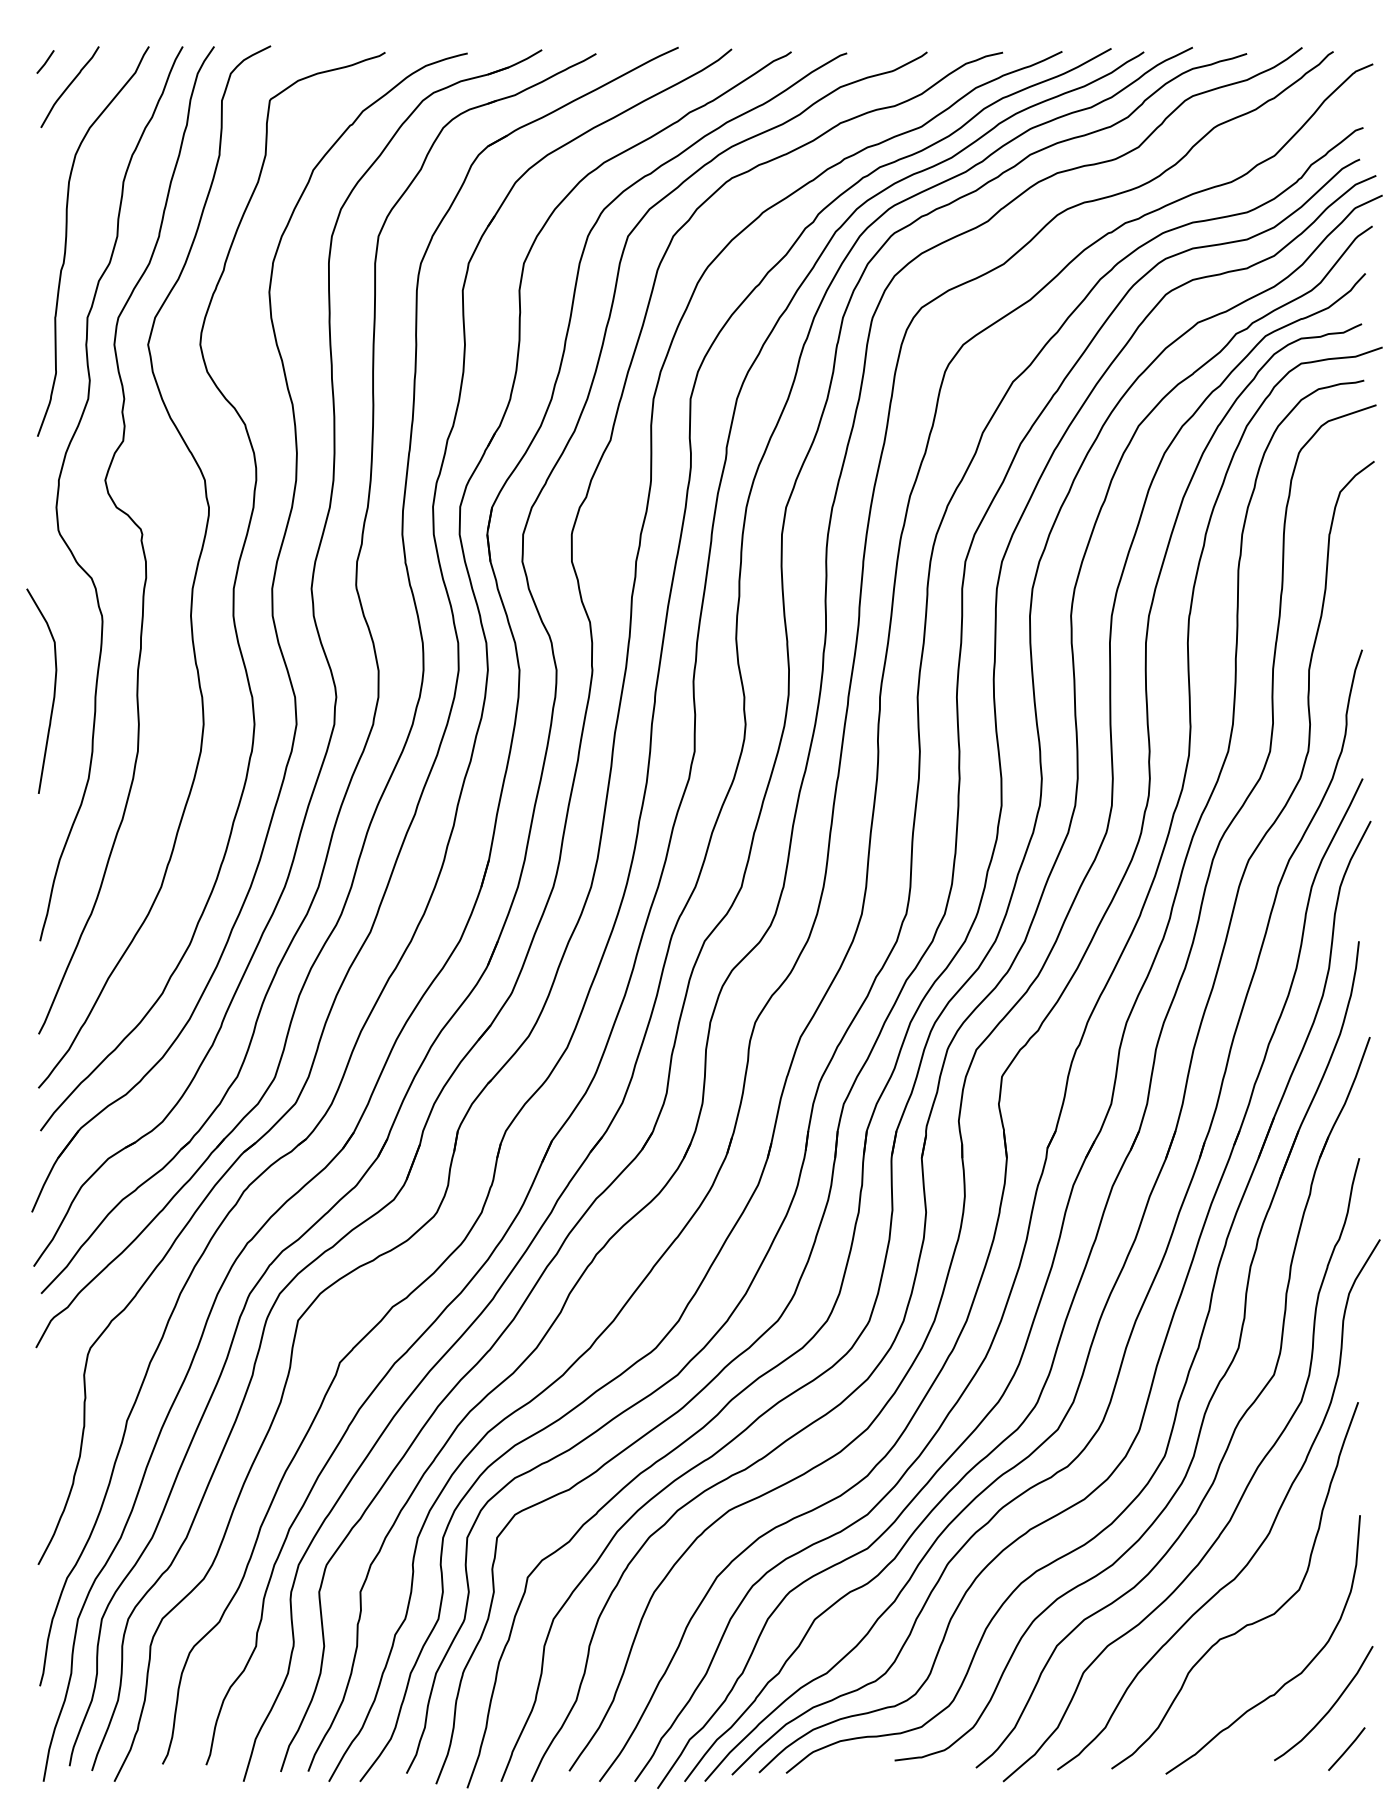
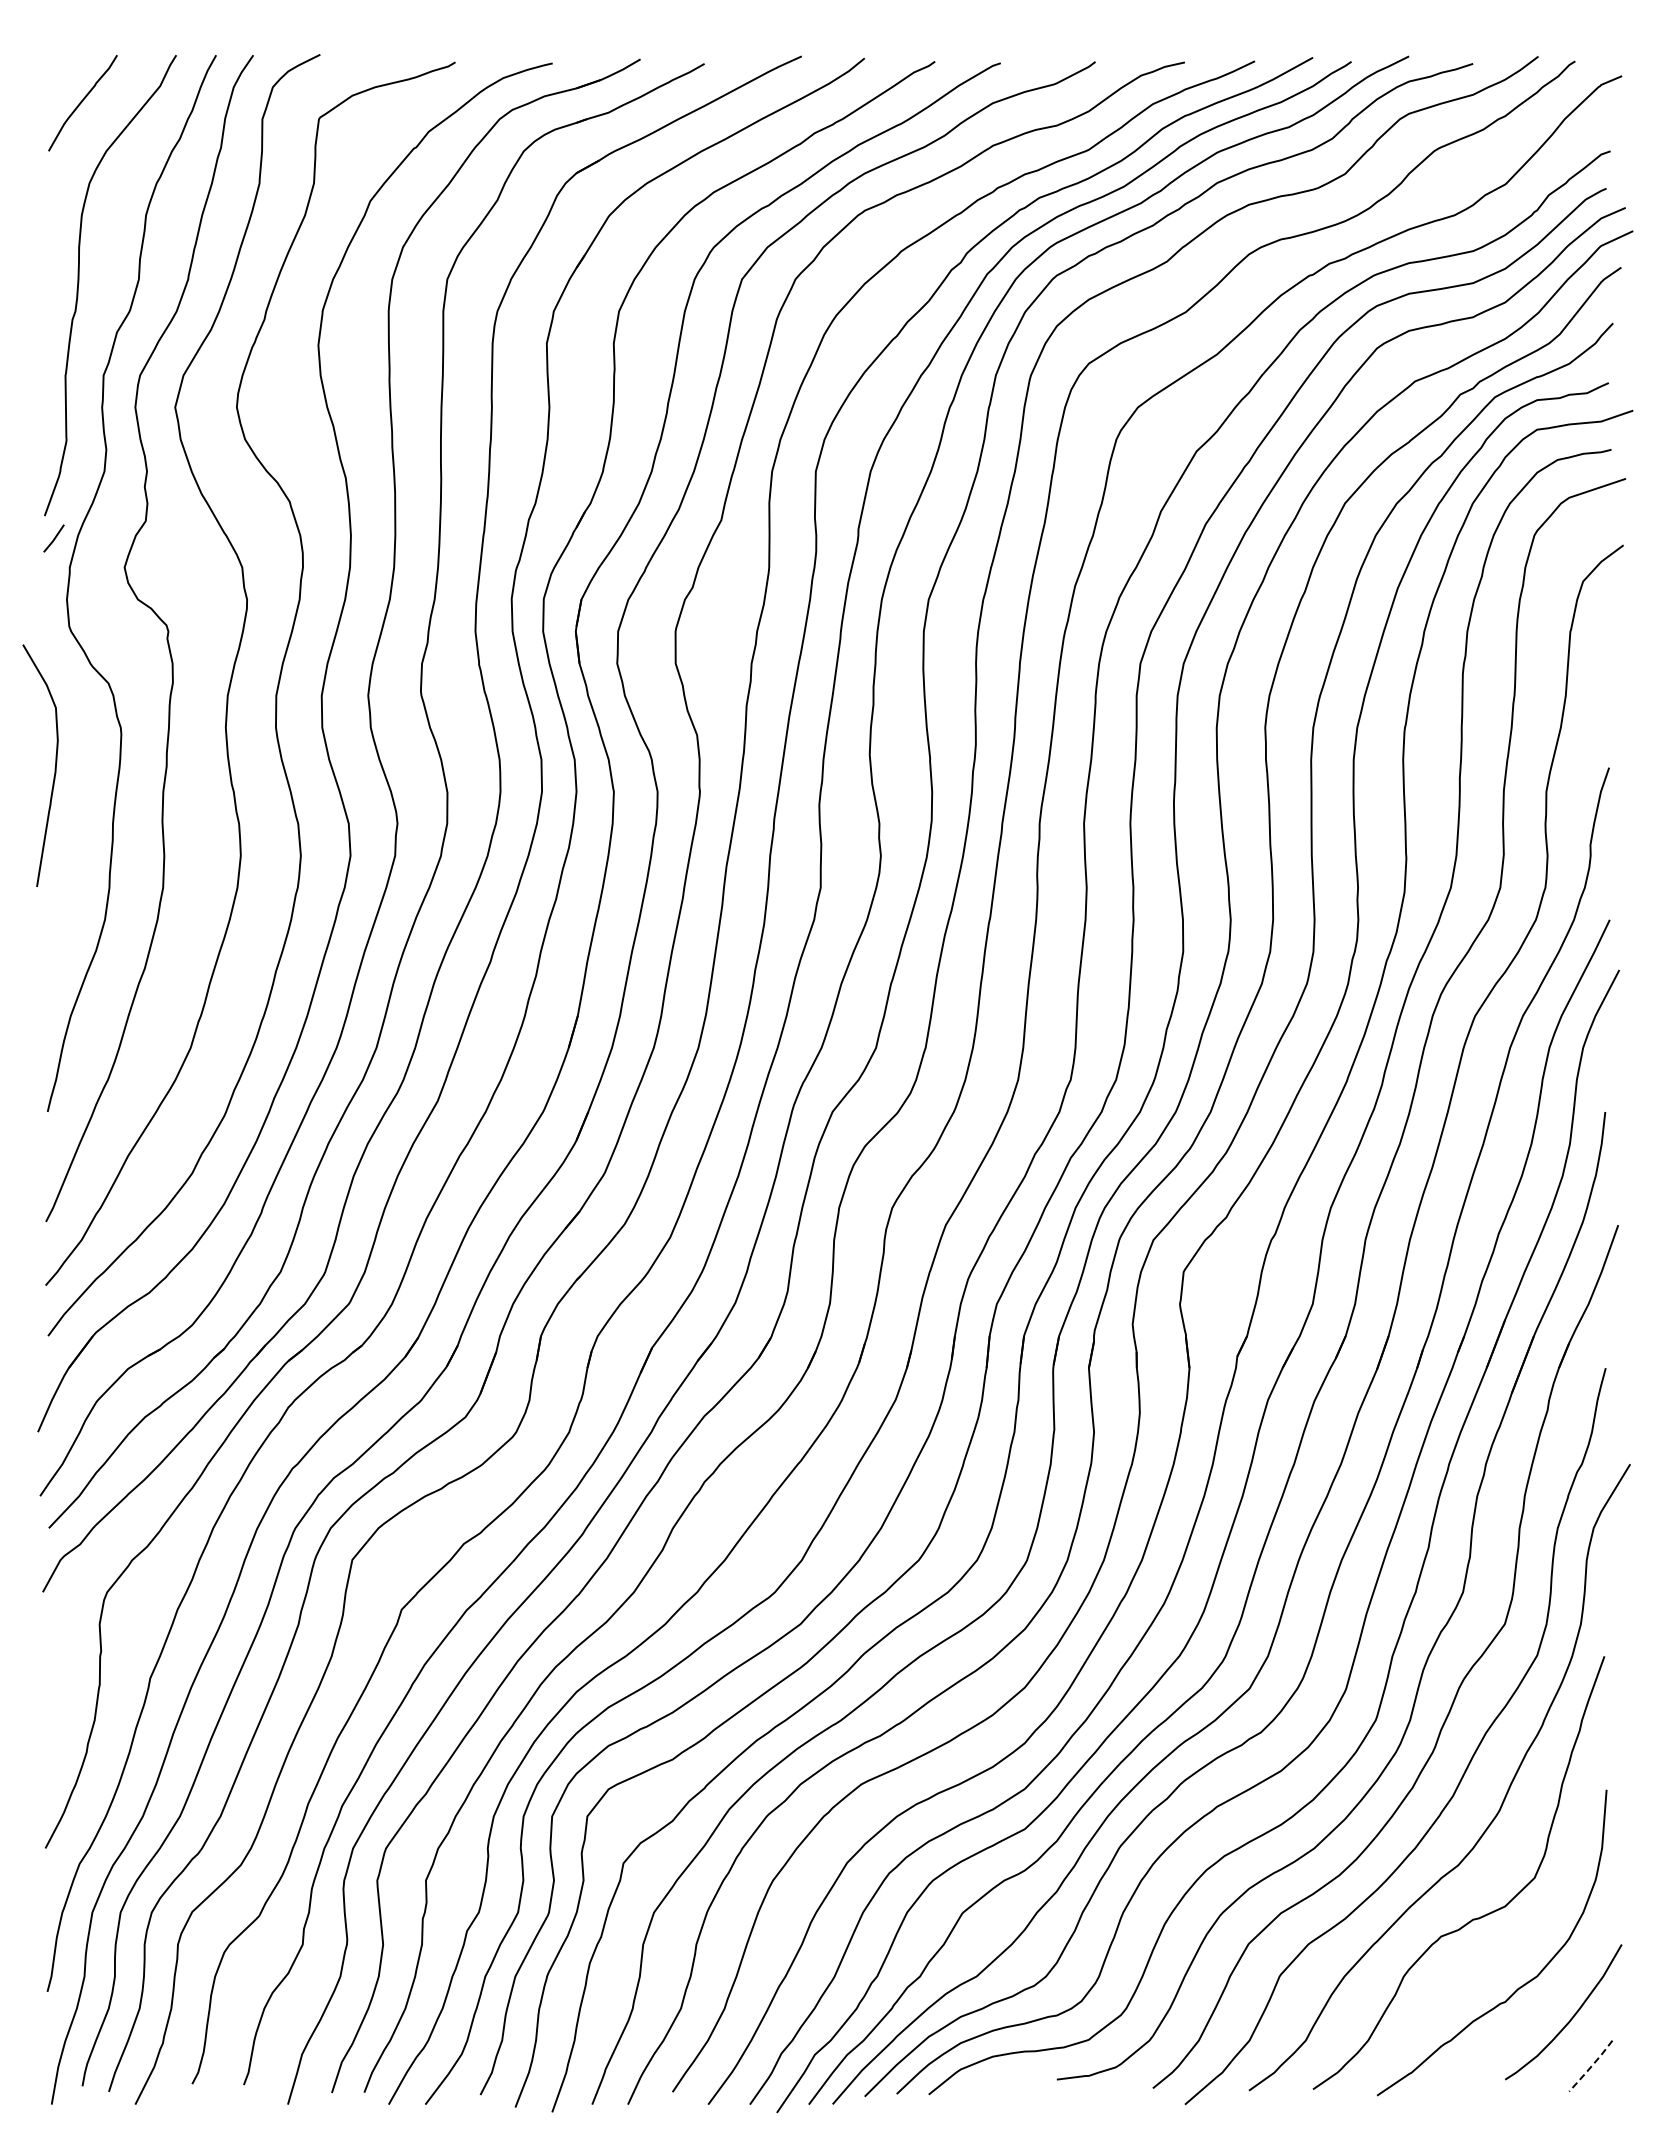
line: (45, 61) -> (53, 538), moved
curve: (53, 693) -> (54, 768), moved
line: (1347, 1749) -> (1591, 2066), solid -> dashed

